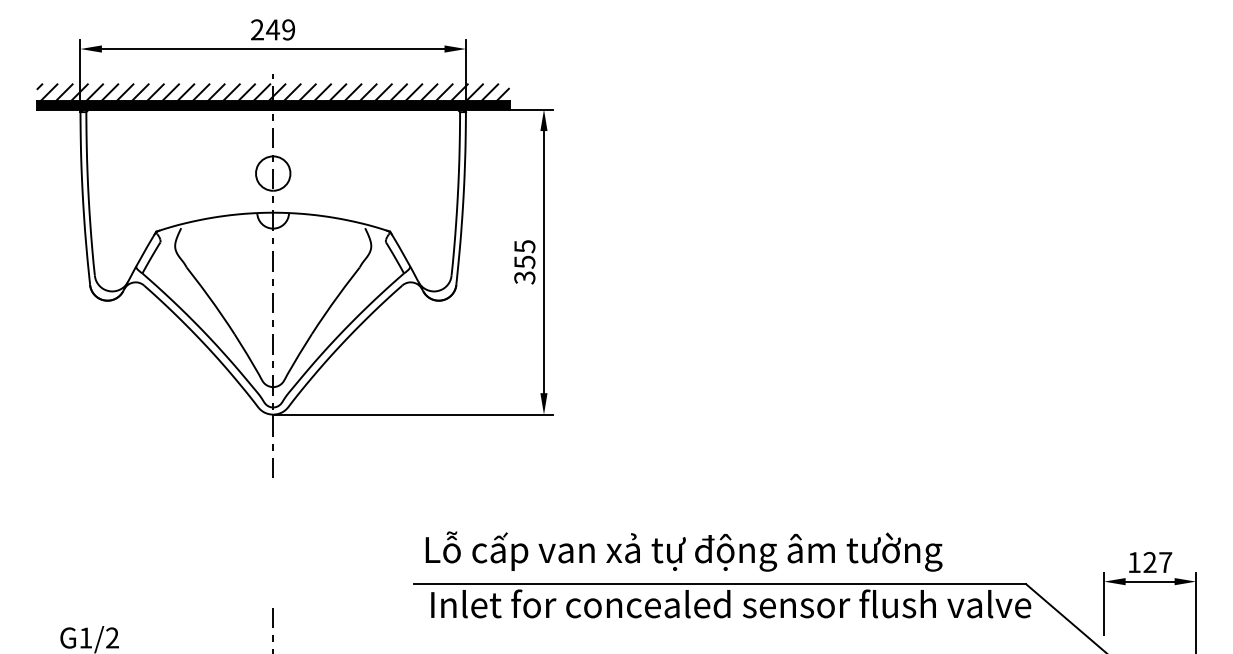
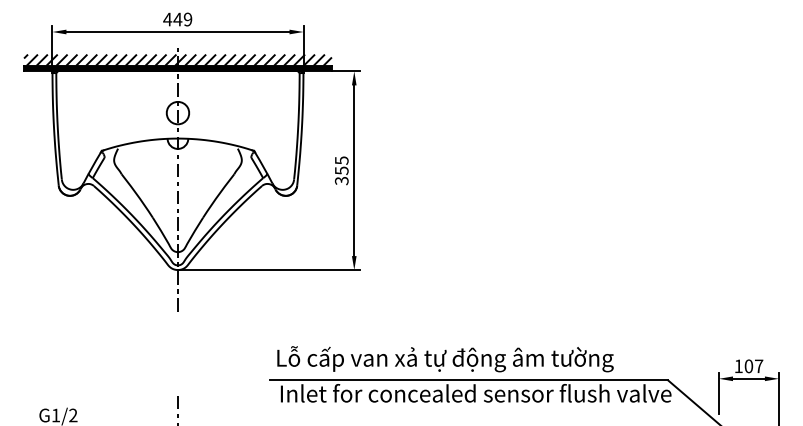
text: (257, 29) -> (167, 19), 249 -> 449
text: (1149, 562) -> (748, 366), 127 -> 107

